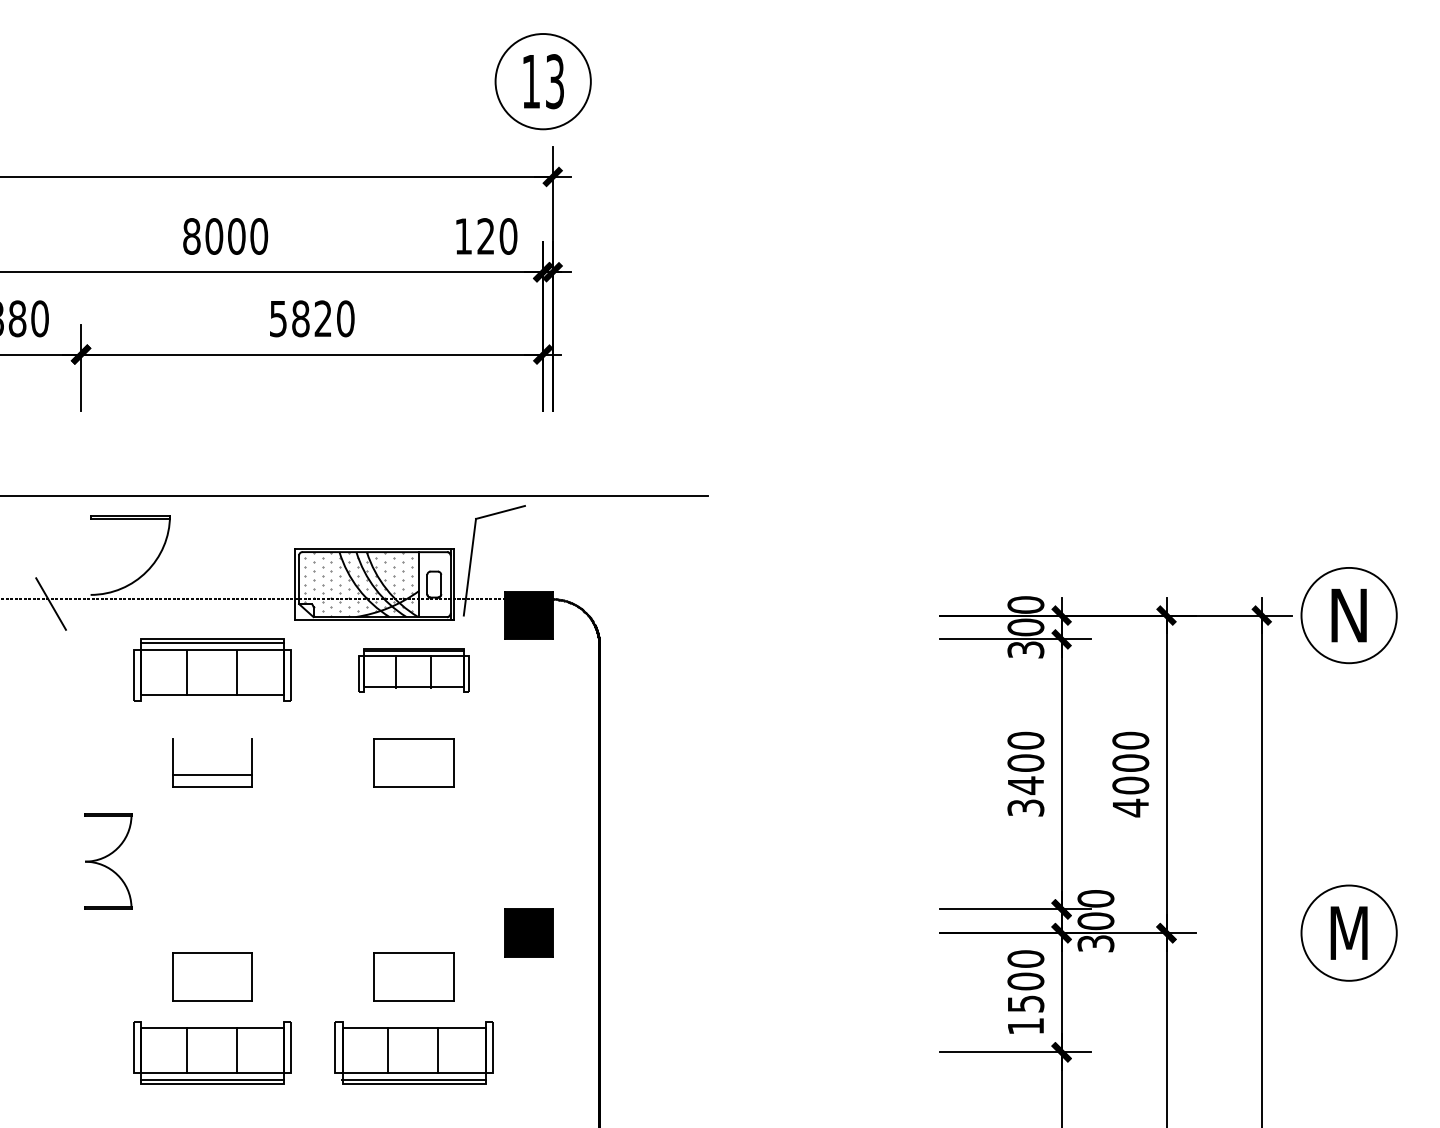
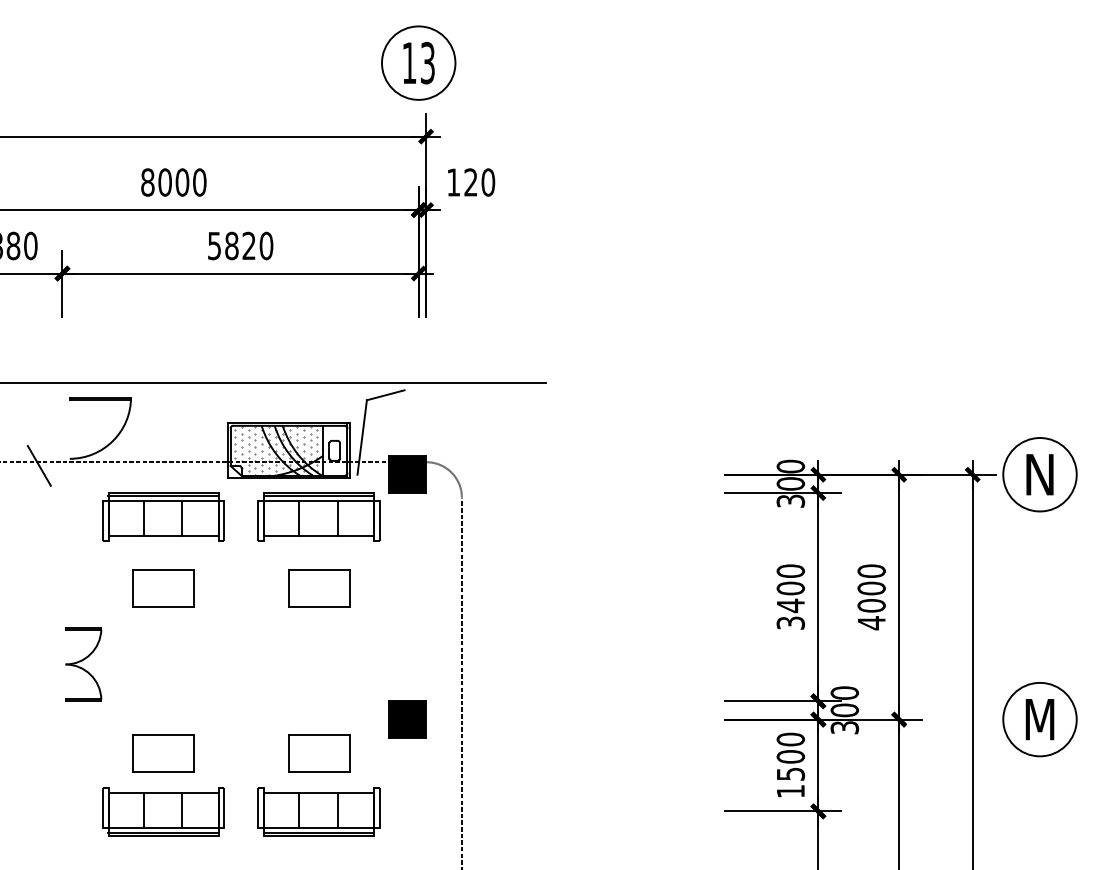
text: (486, 236) -> (471, 182), moved
part: (413, 669) -> (318, 516), size x1.43
line: (212, 774) -> (163, 569), moved

